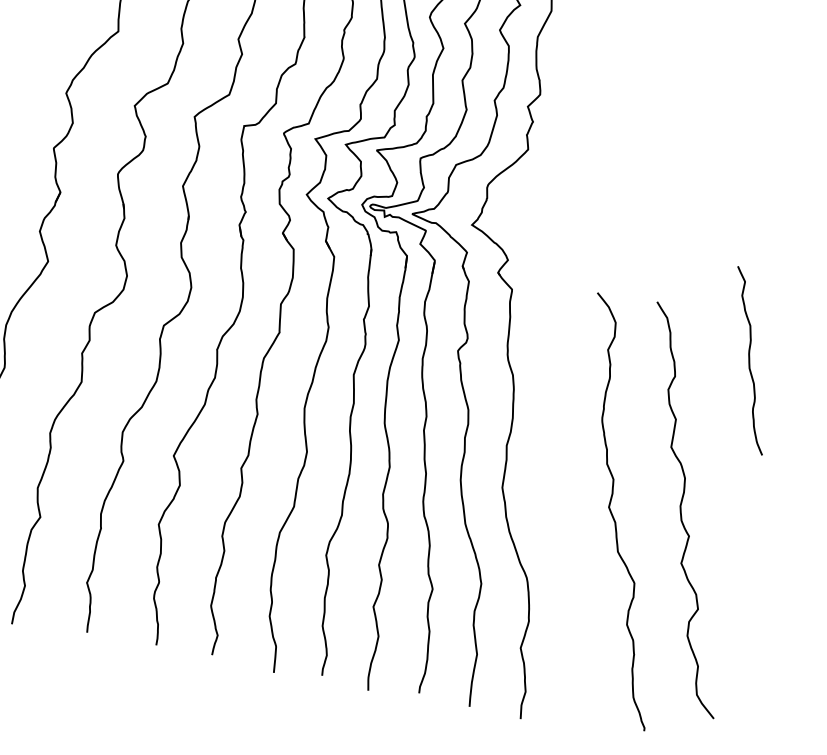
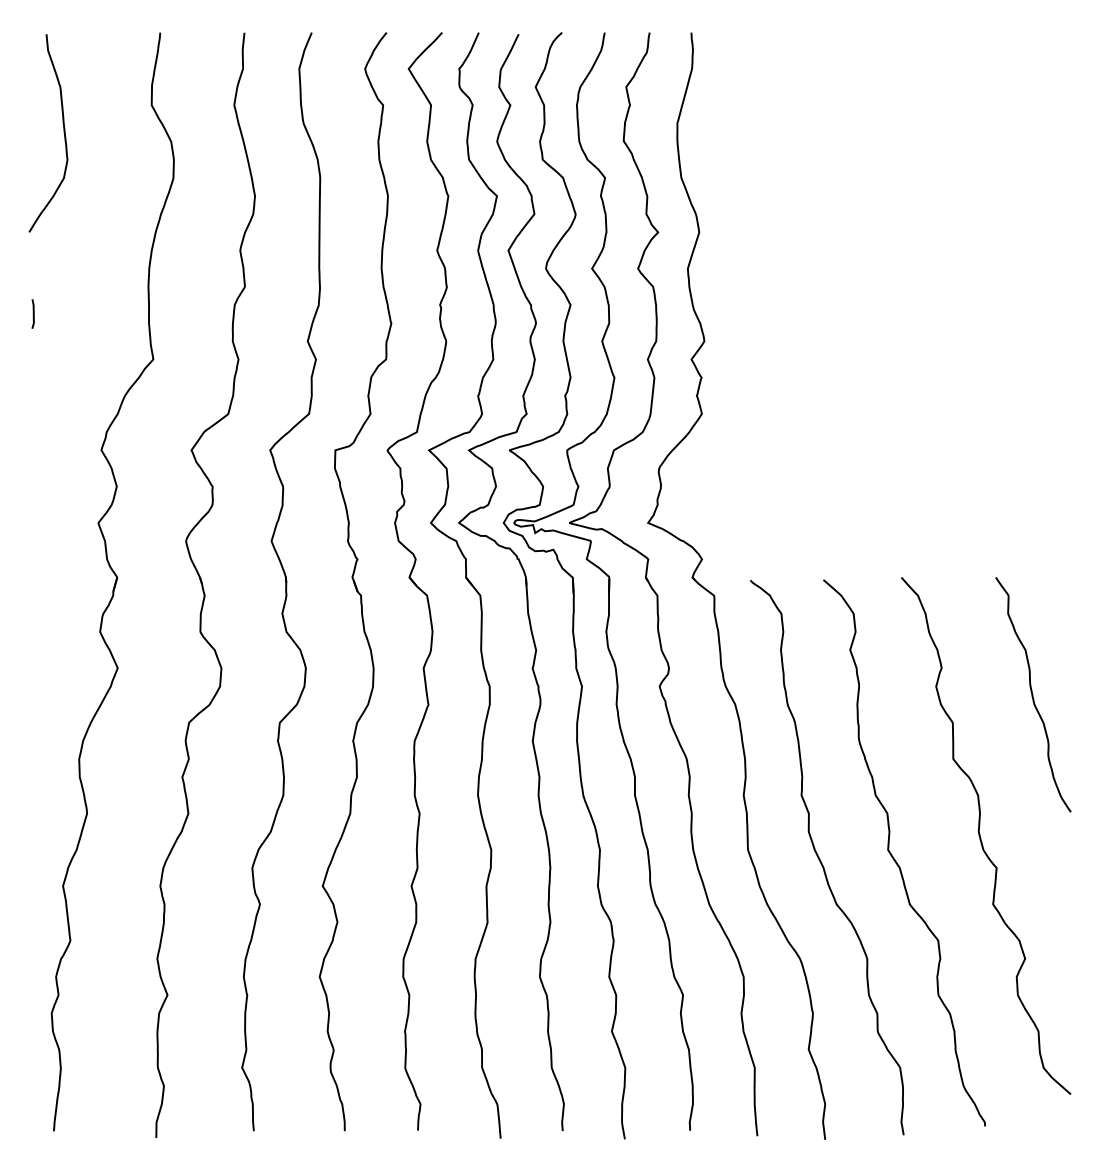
curve: (750, 360) -> (1033, 694), moved
curve: (556, 506) -> (821, 861), added

